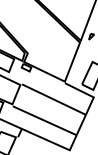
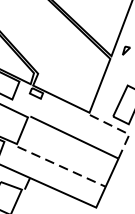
line: (88, 94) -> (122, 130), solid -> dashed
line: (45, 121) -> (62, 167), solid -> dashed

